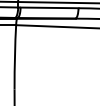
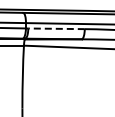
line: (49, 7) -> (56, 28), solid -> dashed

